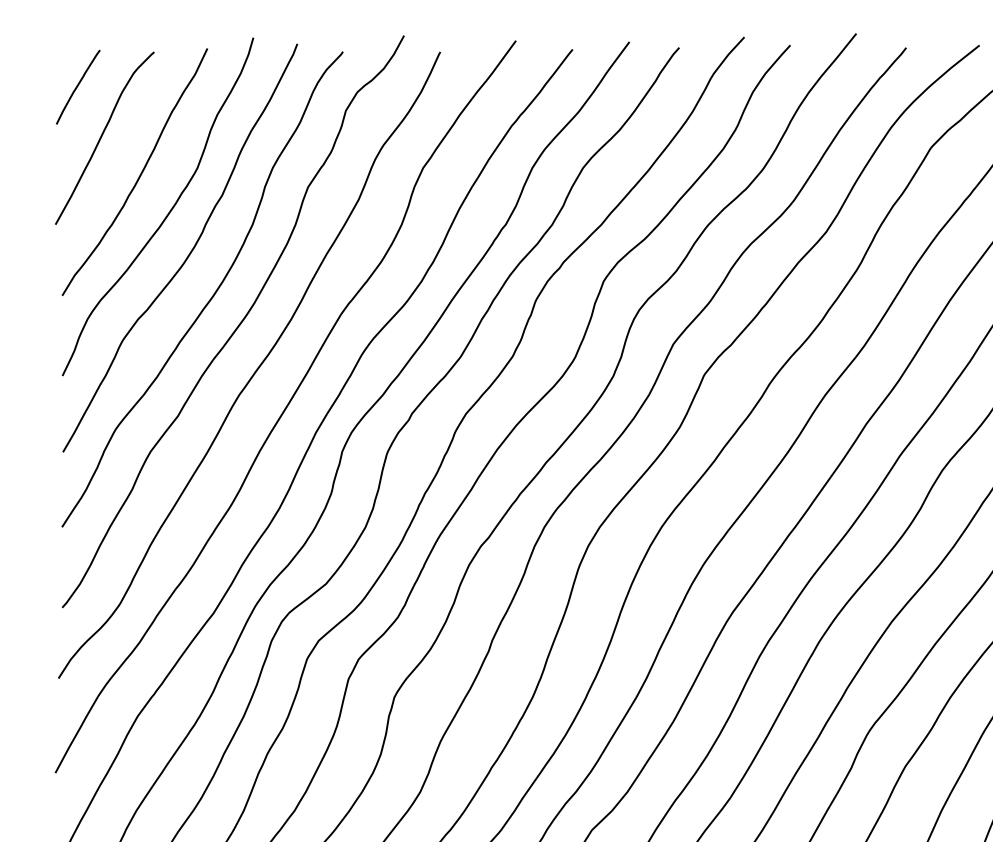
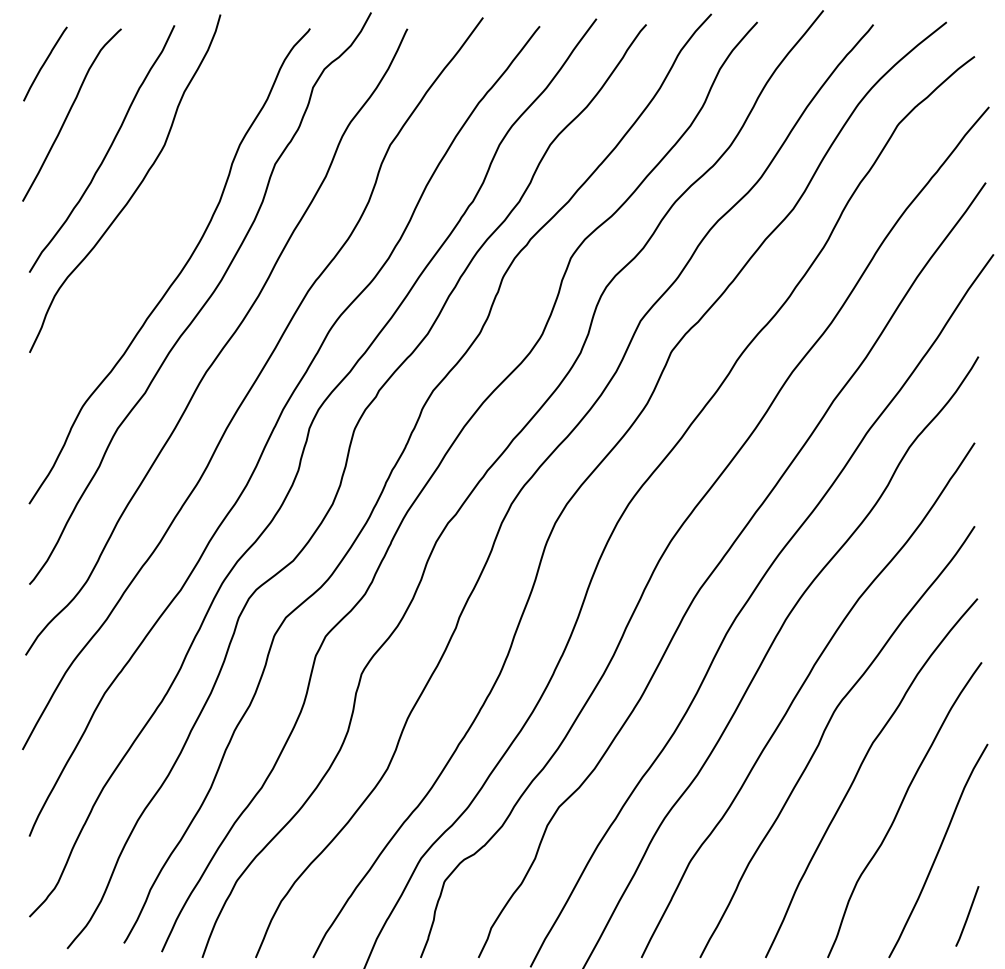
curve: (189, 252) -> (156, 229), removed

